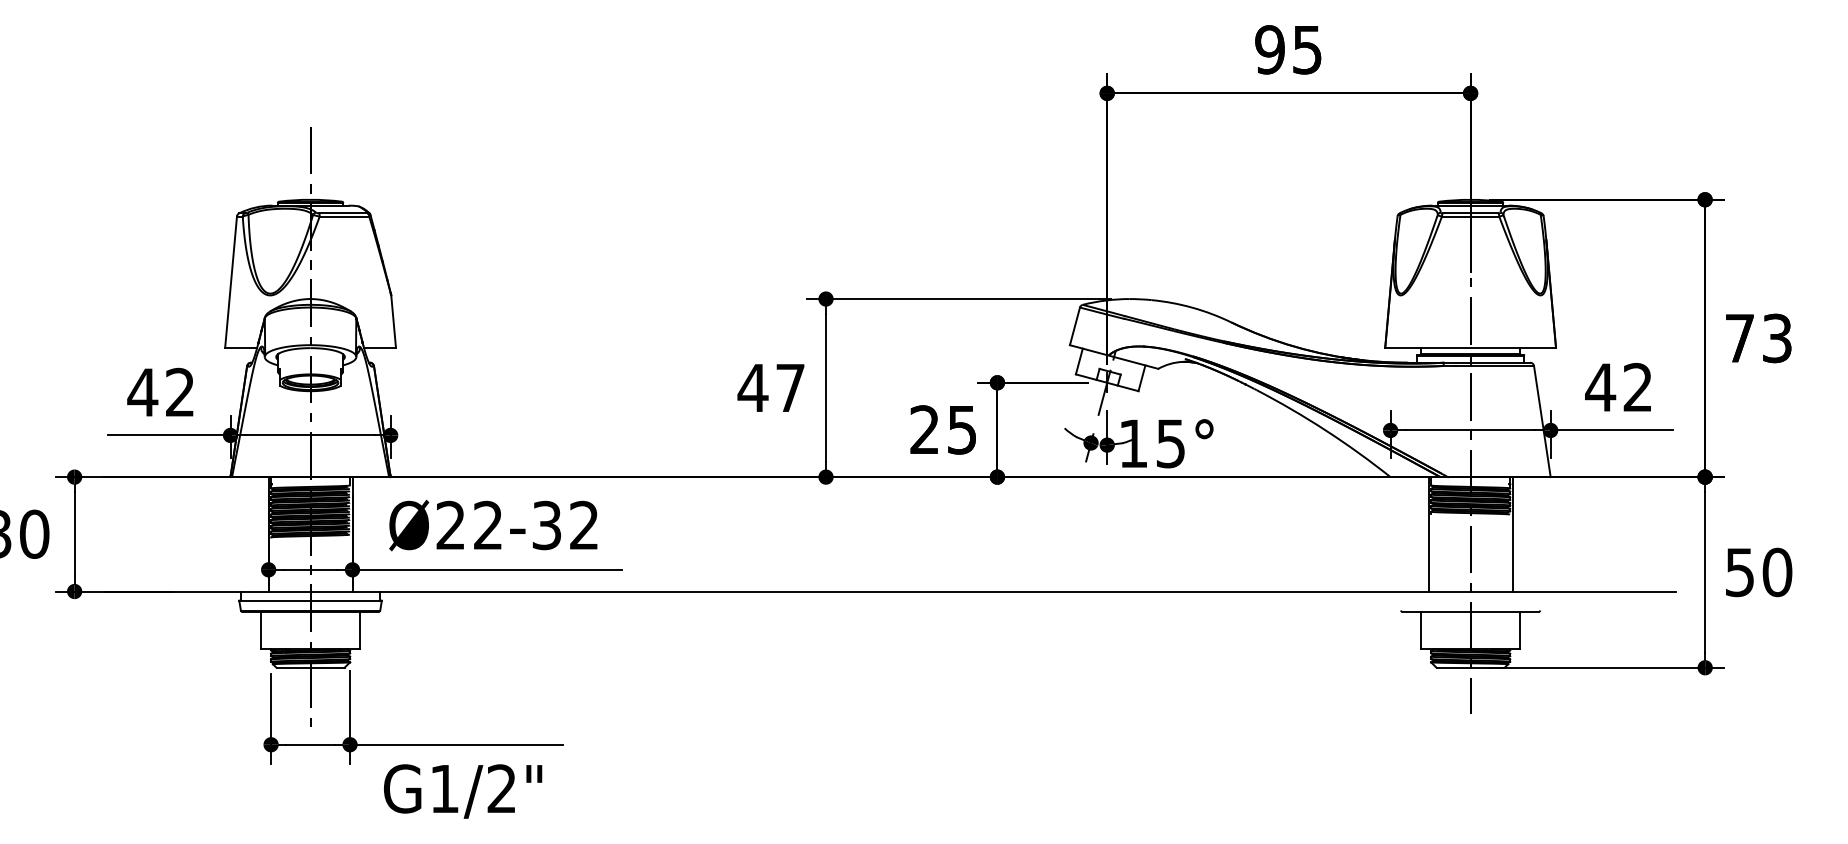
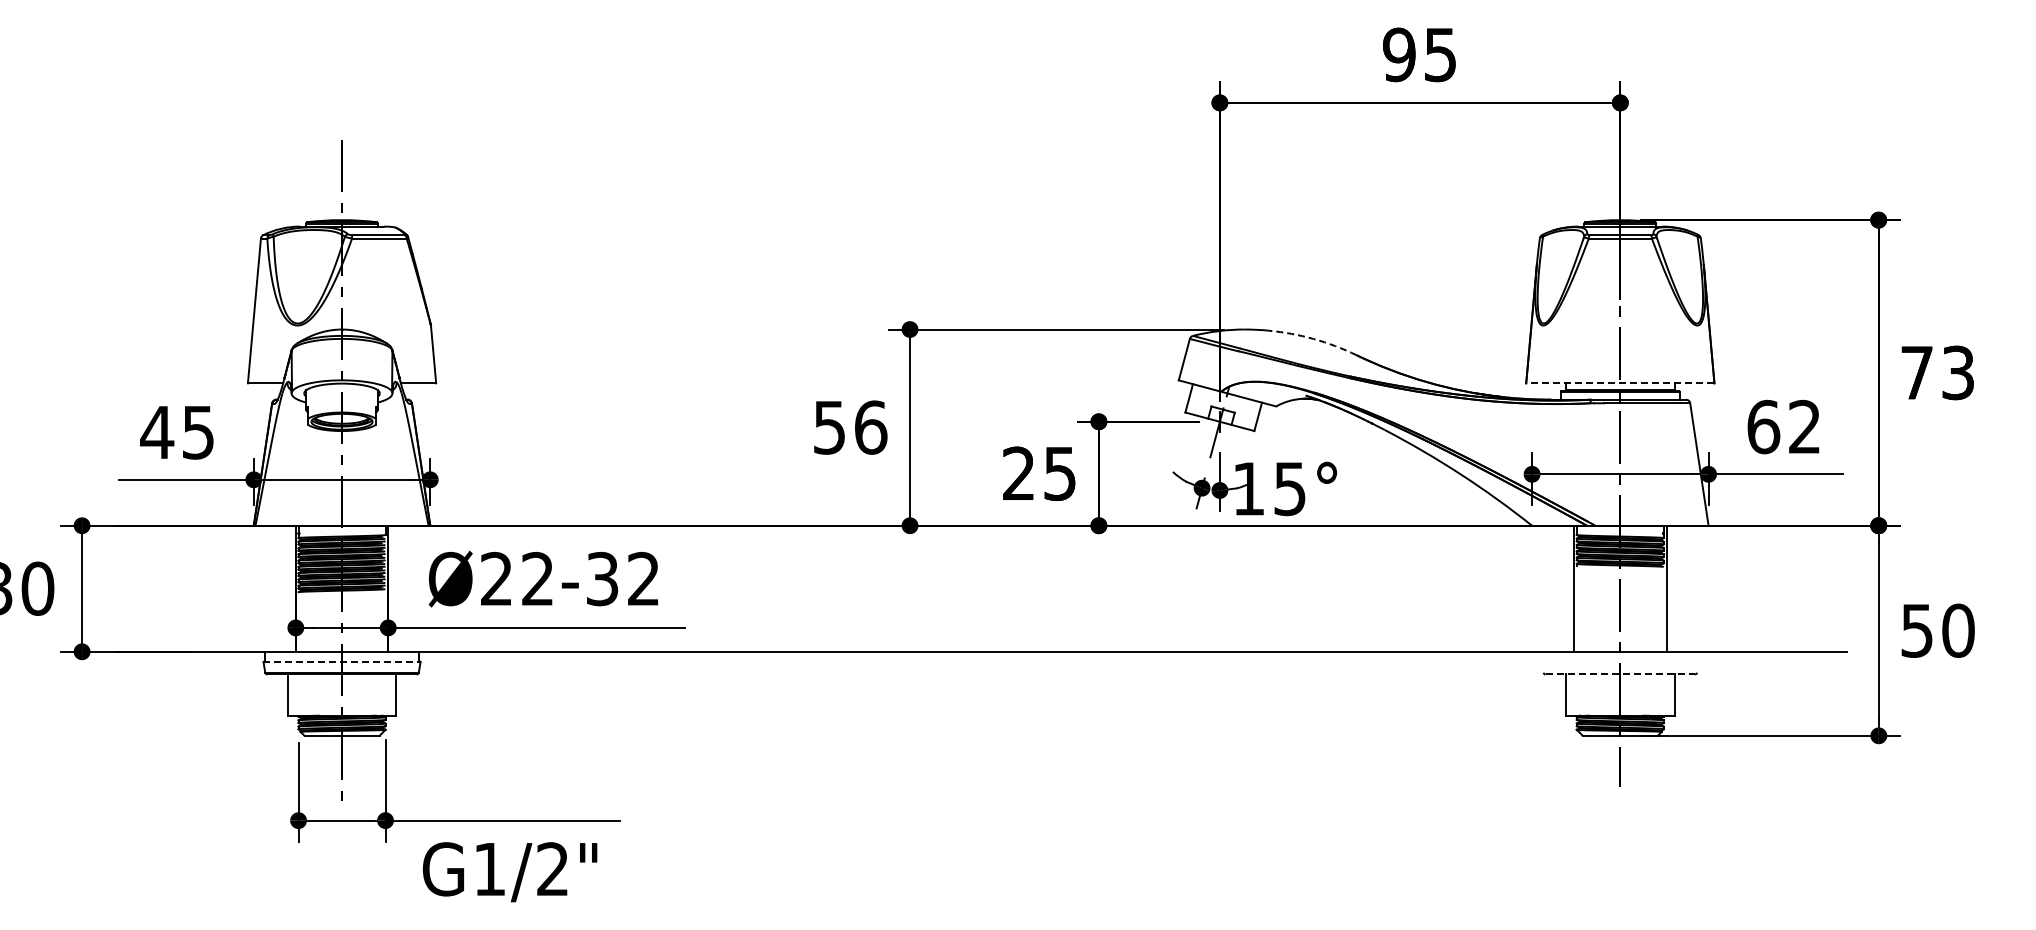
arc: (1192, 308) -> (1313, 339), solid -> dashed
line: (1469, 348) -> (1619, 383), solid -> dashed
text: (771, 387) -> (849, 427), 47 -> 56
text: (1600, 387) -> (1763, 426), 42 -> 62
text: (179, 392) -> (197, 432), 42 -> 45
line: (310, 600) -> (342, 661), solid -> dashed
line: (1470, 612) -> (1620, 674), solid -> dashed

